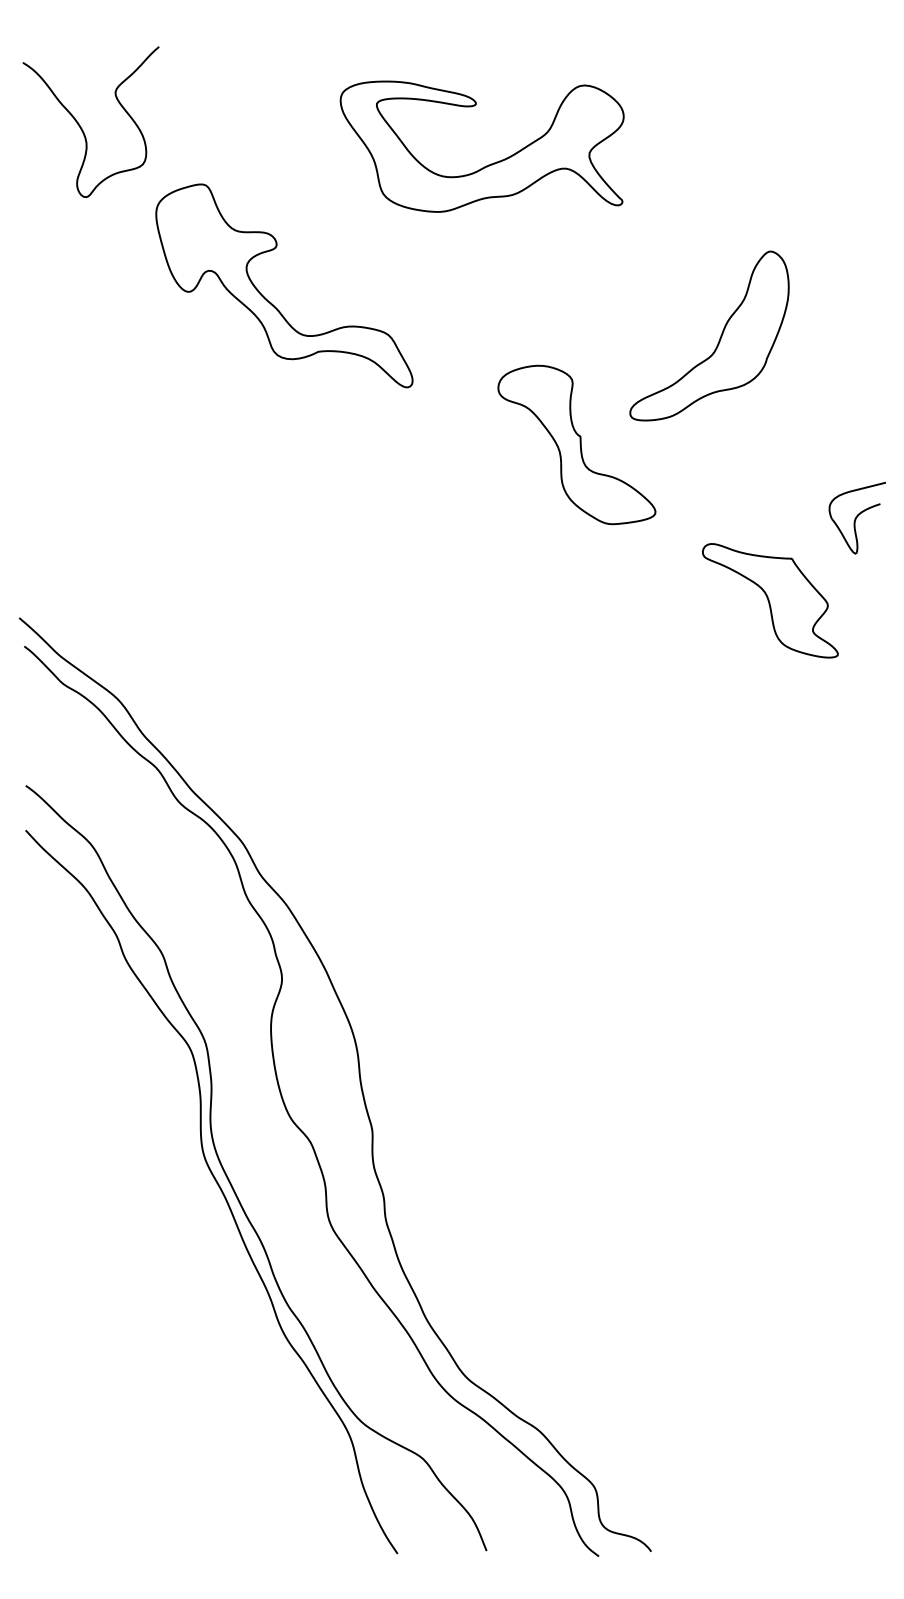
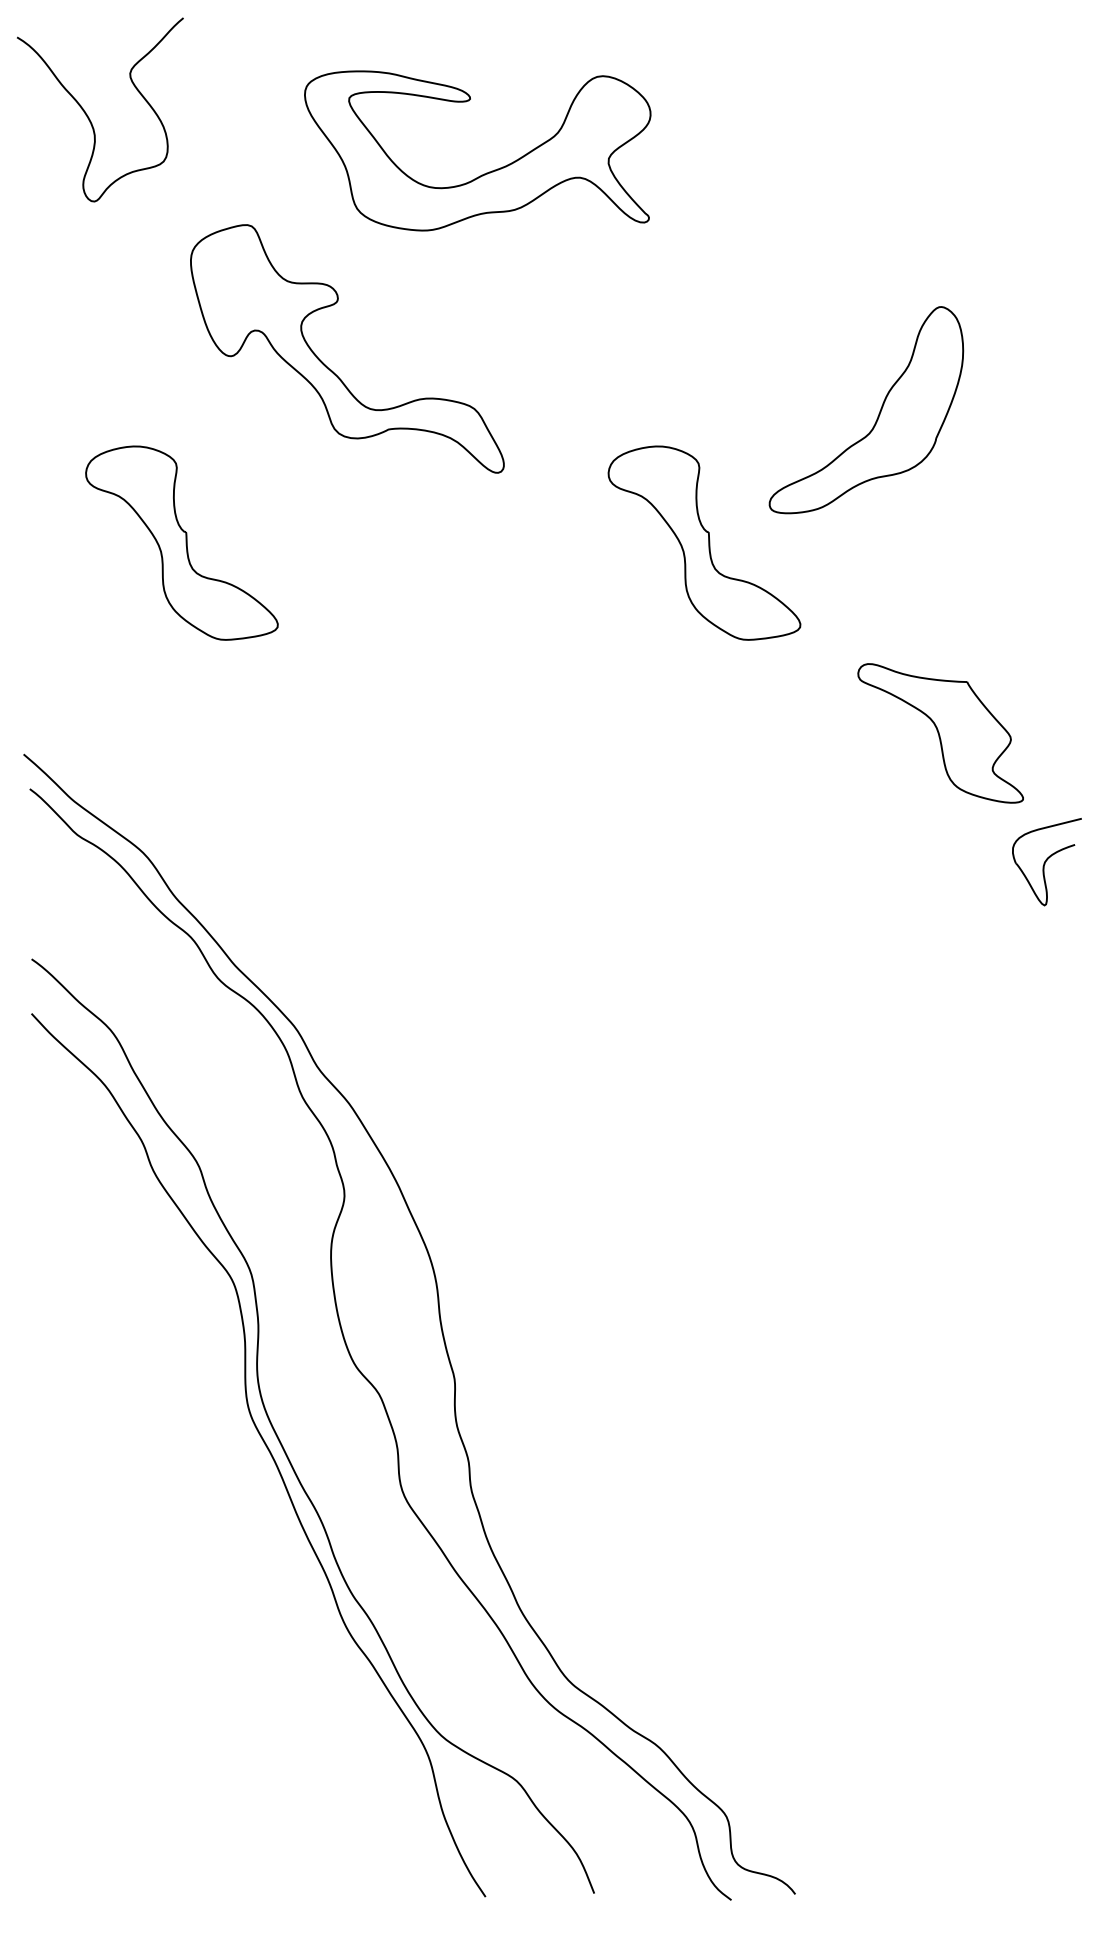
curve: (81, 126) -> (88, 115), moved
part: (488, 164) -> (485, 172), moved
part: (148, 444) -> (181, 542), added
part: (856, 517) -> (1045, 861), moved

